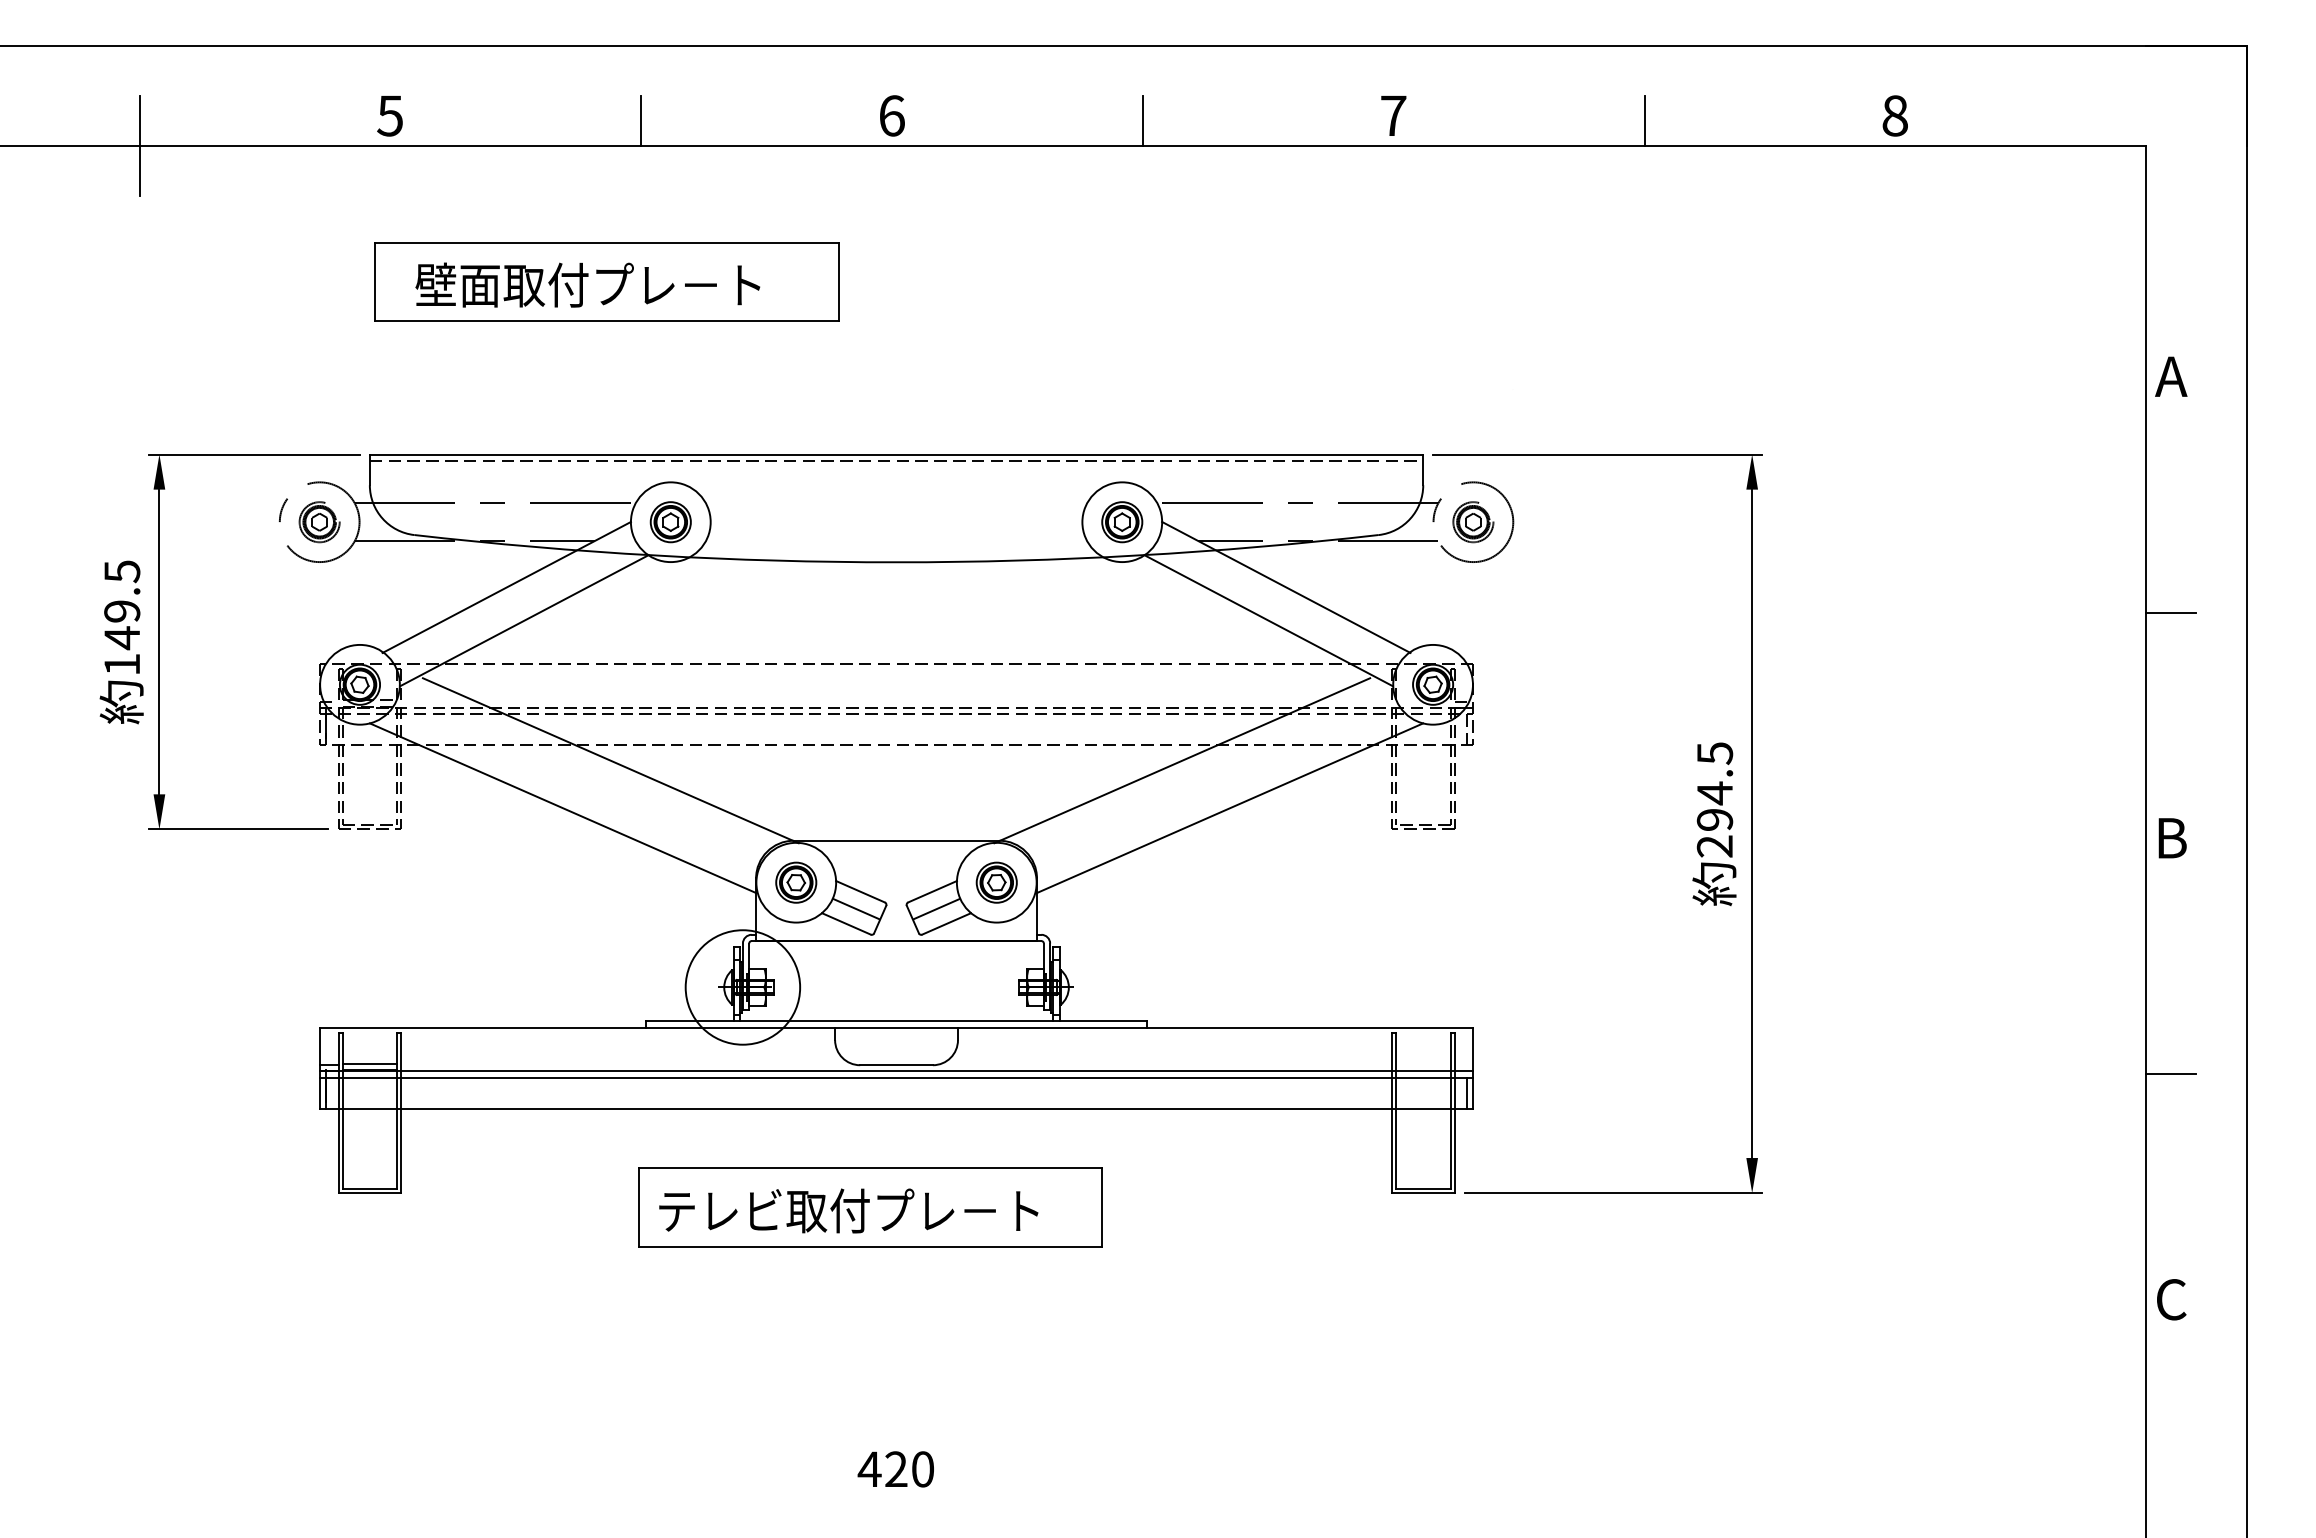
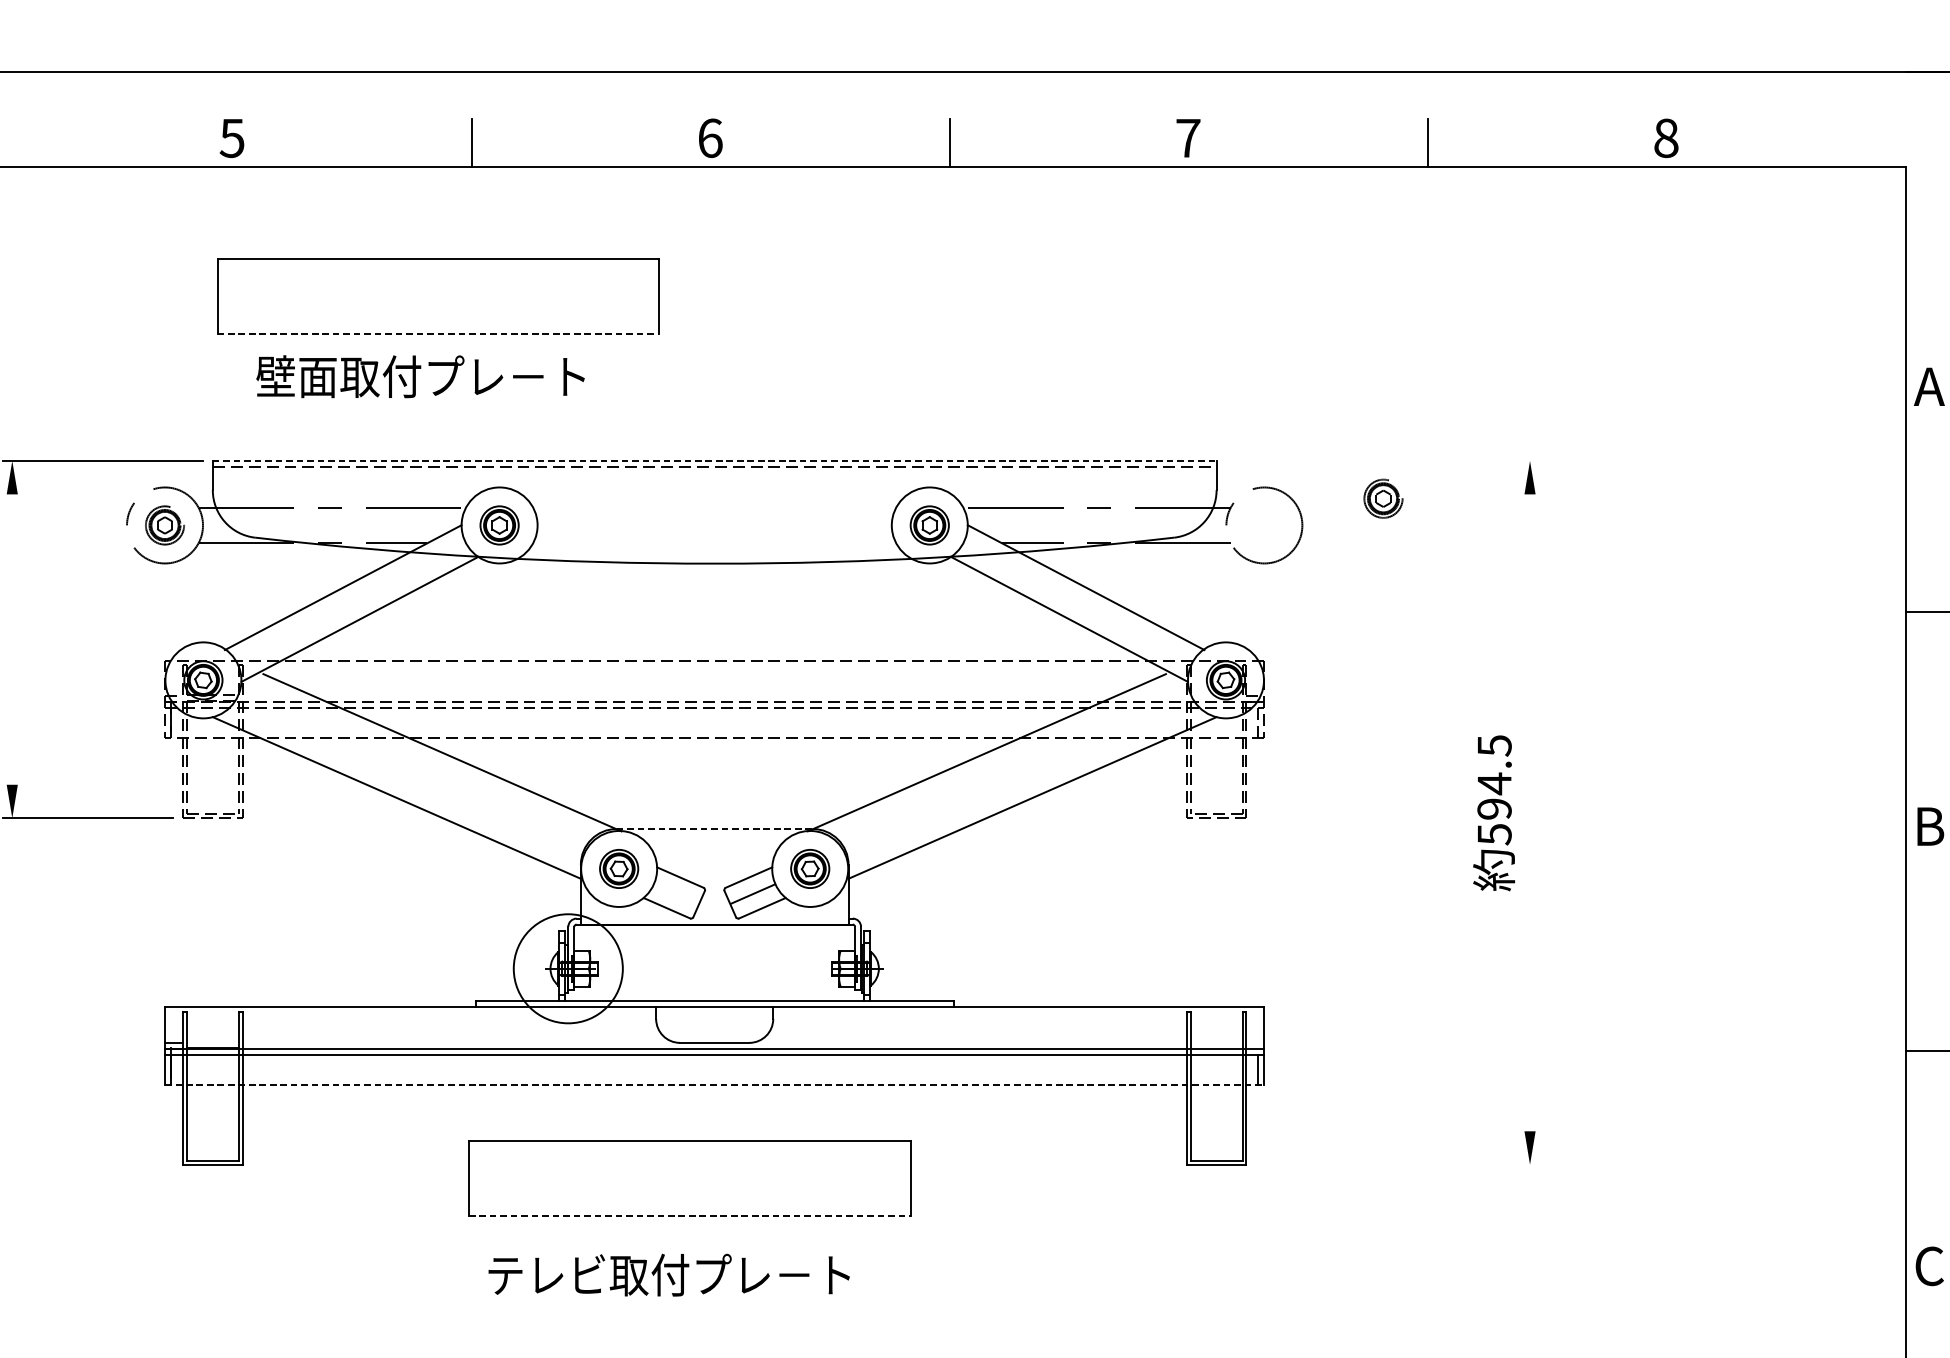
text: (587, 284) -> (420, 376), moved
line: (606, 321) -> (438, 334), solid -> dashed
line: (896, 454) -> (714, 460), solid -> dashed
line: (1597, 454) -> (1382, 460), removed
part: (1473, 522) -> (1383, 499), moved
line: (159, 641) -> (12, 639), removed
line: (1752, 823) -> (1530, 812), removed
line: (896, 840) -> (714, 828), solid -> dashed
text: (1714, 846) -> (1494, 834), 294.5 -> 594.5
line: (856, 908) -> (676, 893), removed
line: (369, 1063) -> (212, 1041), removed
line: (896, 1109) -> (714, 1085), solid -> dashed
line: (1613, 1193) -> (1397, 1165), removed
text: (848, 1210) -> (668, 1274), moved
line: (870, 1247) -> (689, 1216), solid -> dashed

